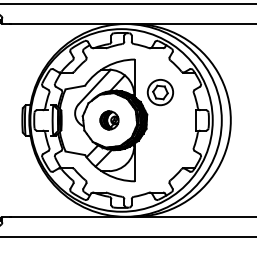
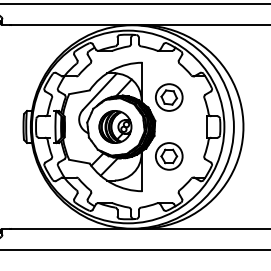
part: (109, 119) -> (115, 126), size x1.67
part: (160, 148) -> (169, 156), added

